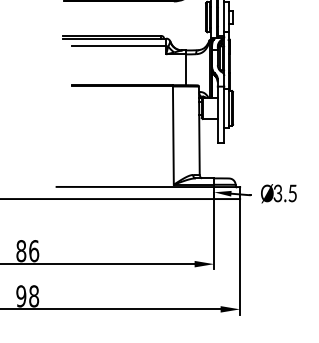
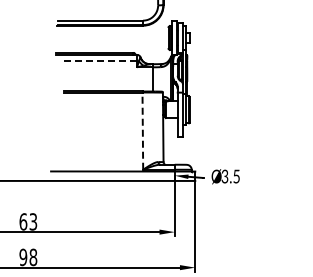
line: (119, 47) -> (100, 61), solid -> dashed
line: (172, 136) -> (142, 131), solid -> dashed
text: (27, 250) -> (28, 221), 86 -> 63

